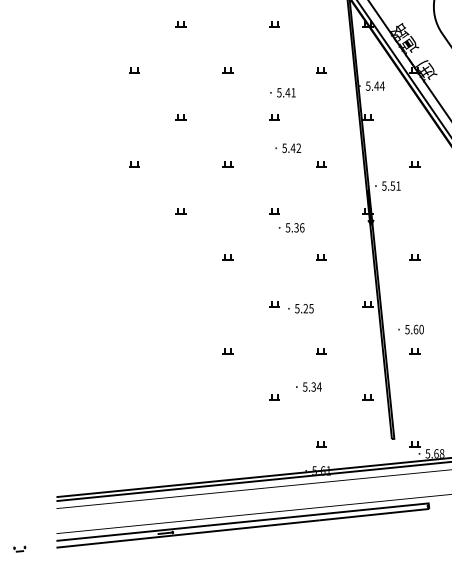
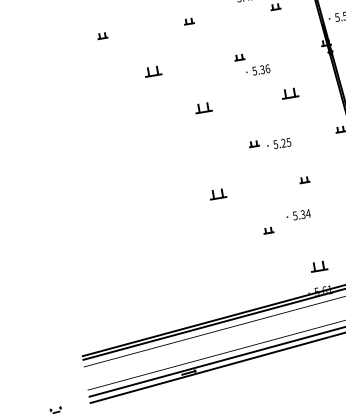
part: (180, 211) -> (152, 72), size x1.6
part: (227, 257) -> (203, 107), size x1.6
part: (321, 257) -> (290, 93), size x1.6
part: (227, 351) -> (217, 195), size x1.6
part: (321, 444) -> (319, 266), size x1.6

